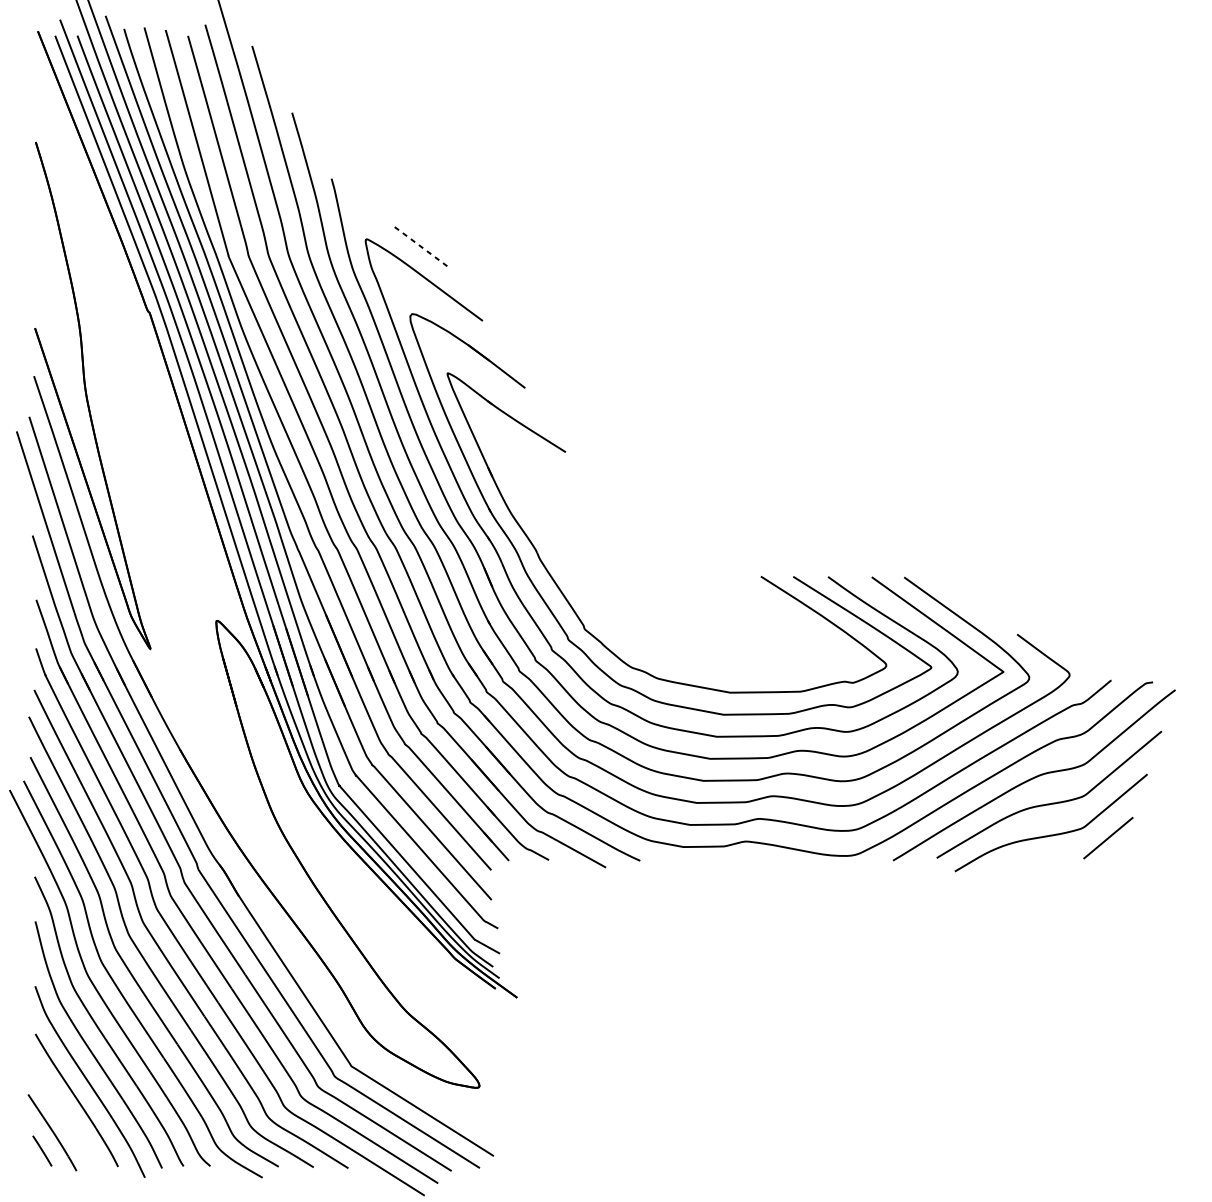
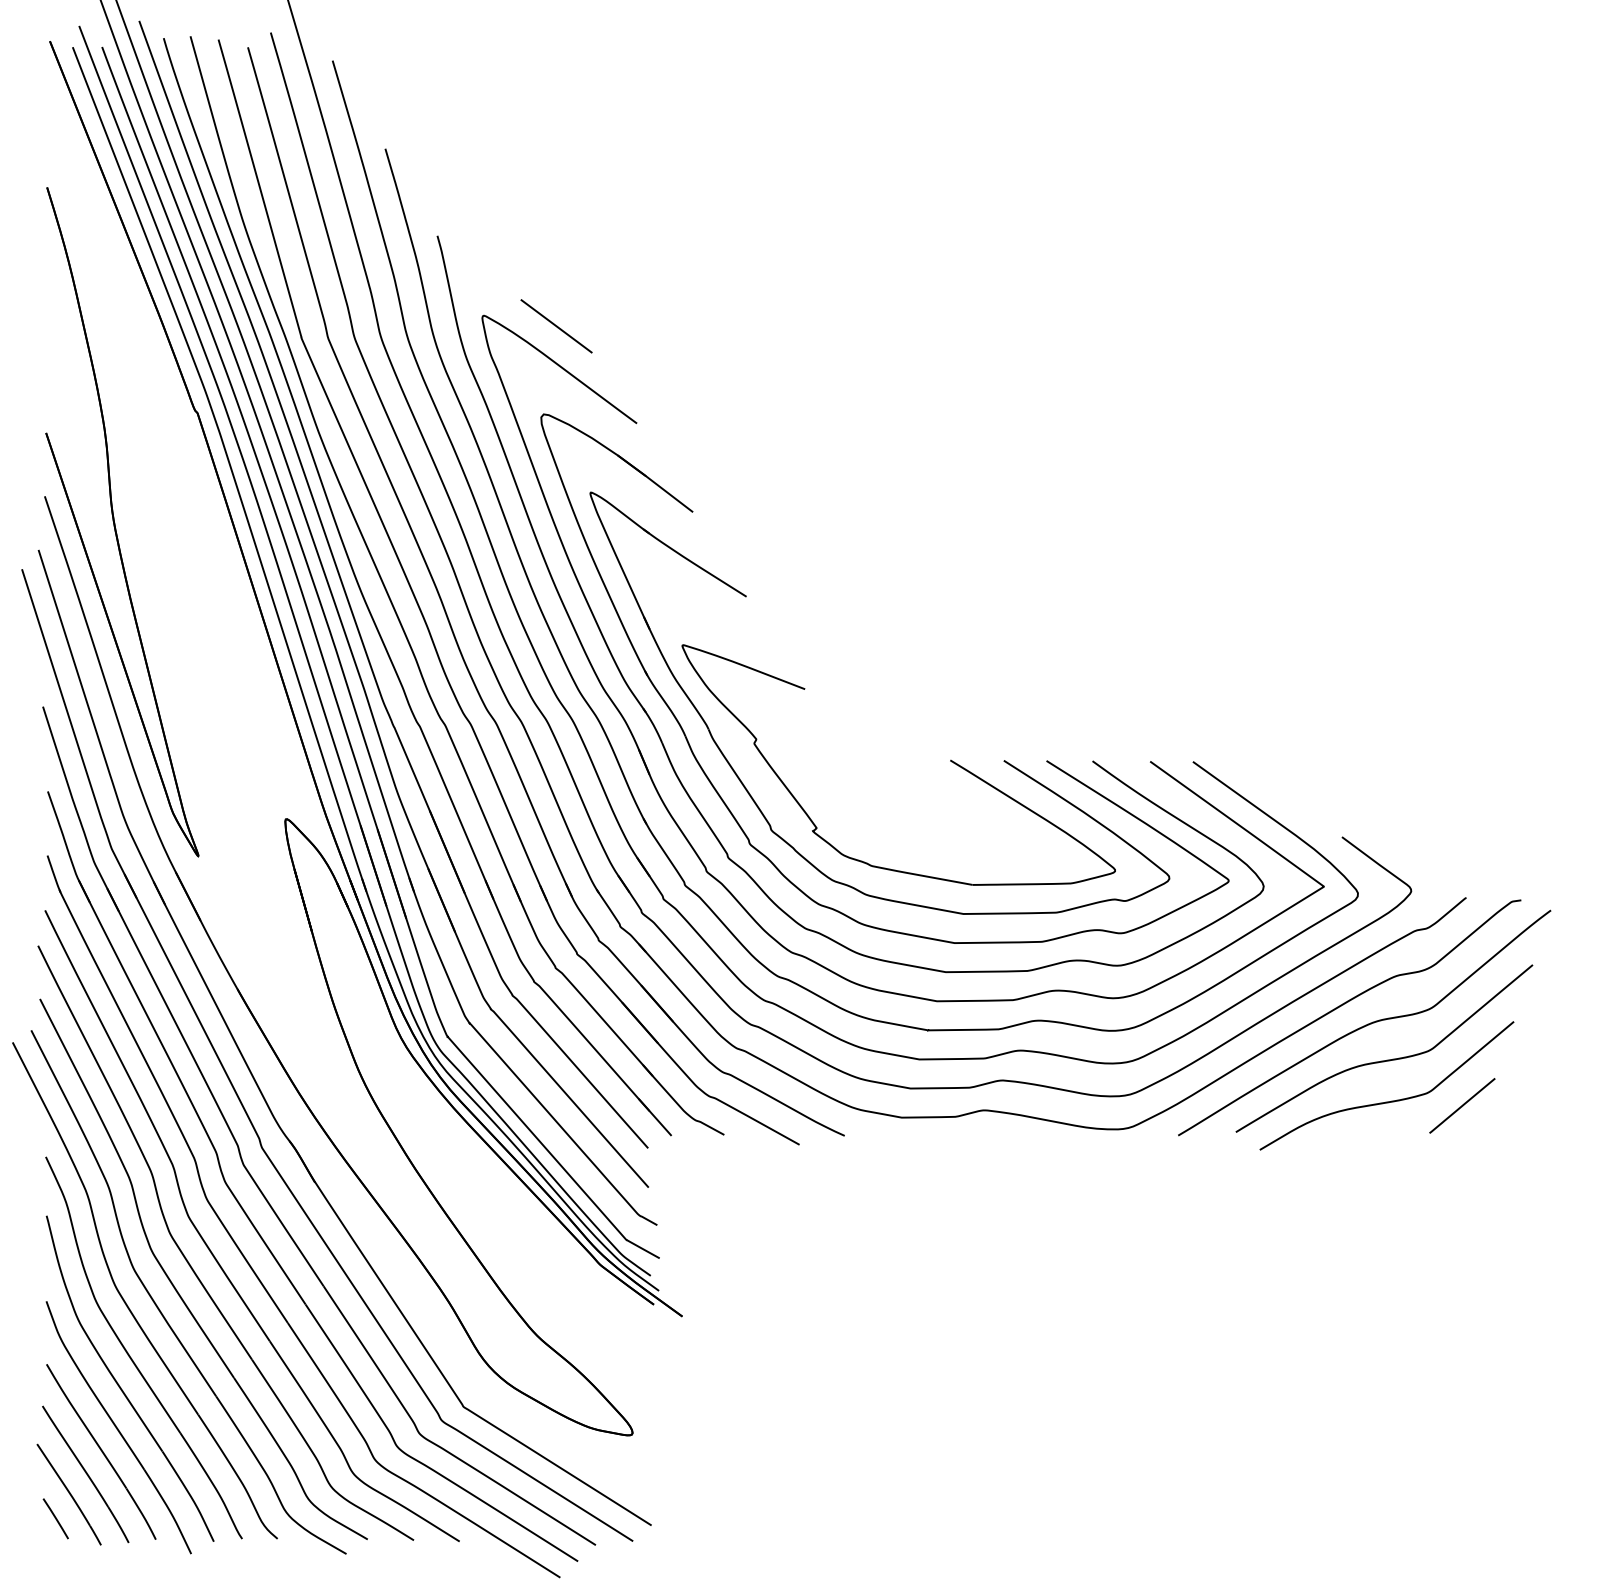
line: (421, 247) -> (556, 326), dashed -> solid
part: (720, 577) -> (950, 761), added
part: (64, 1117) -> (85, 1474), added

